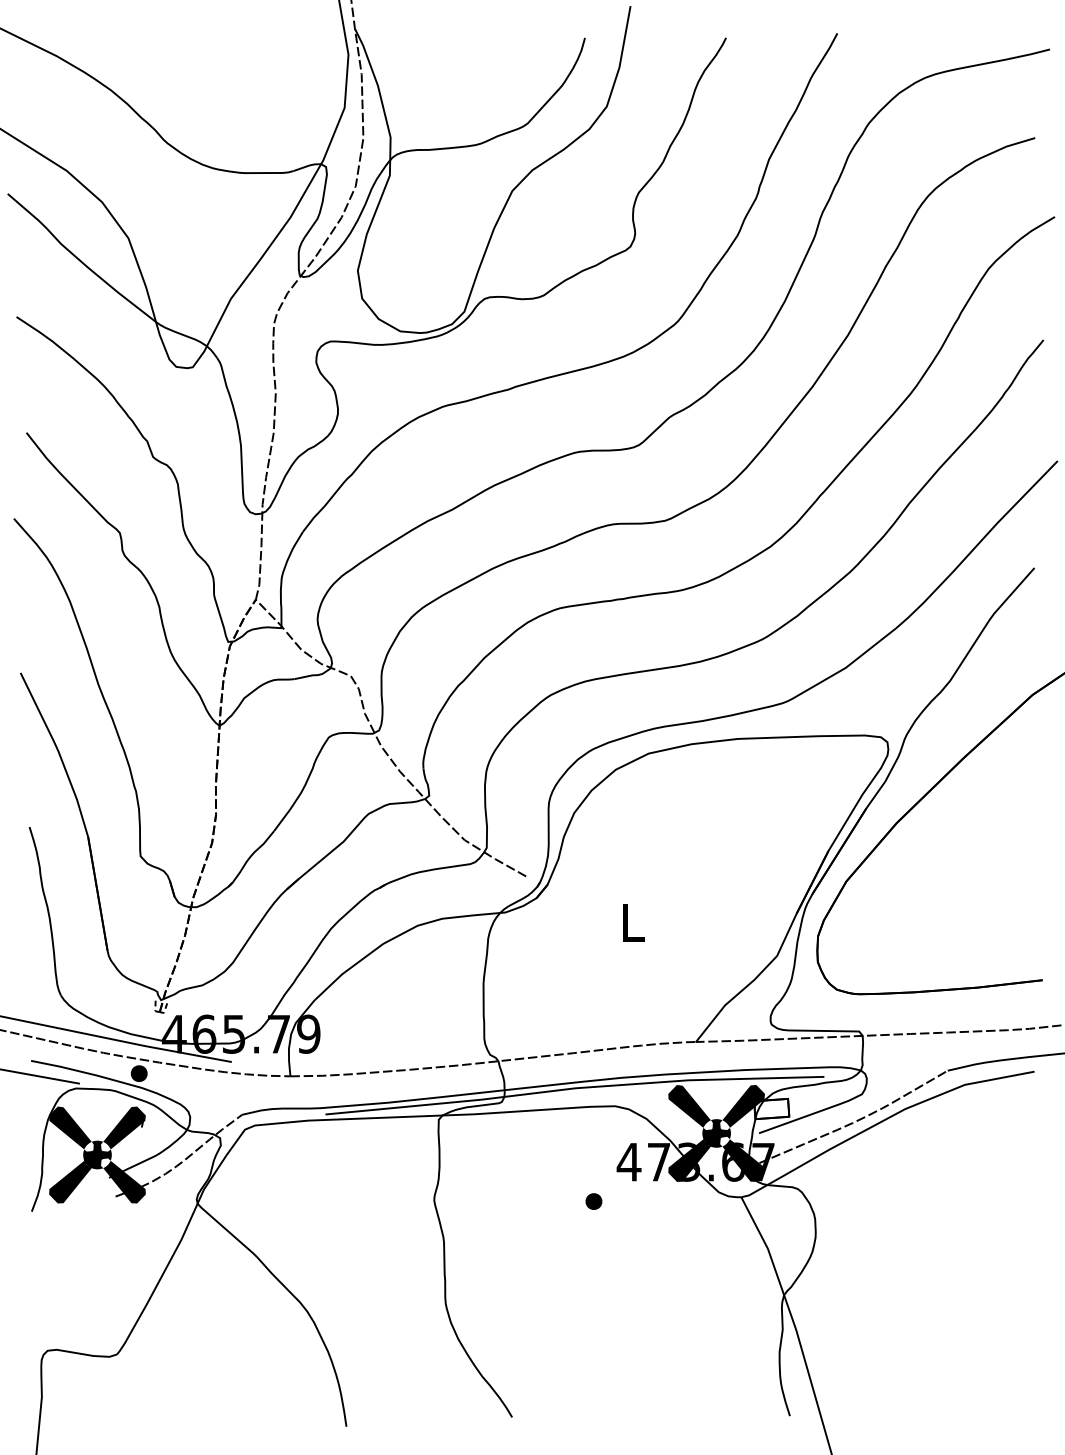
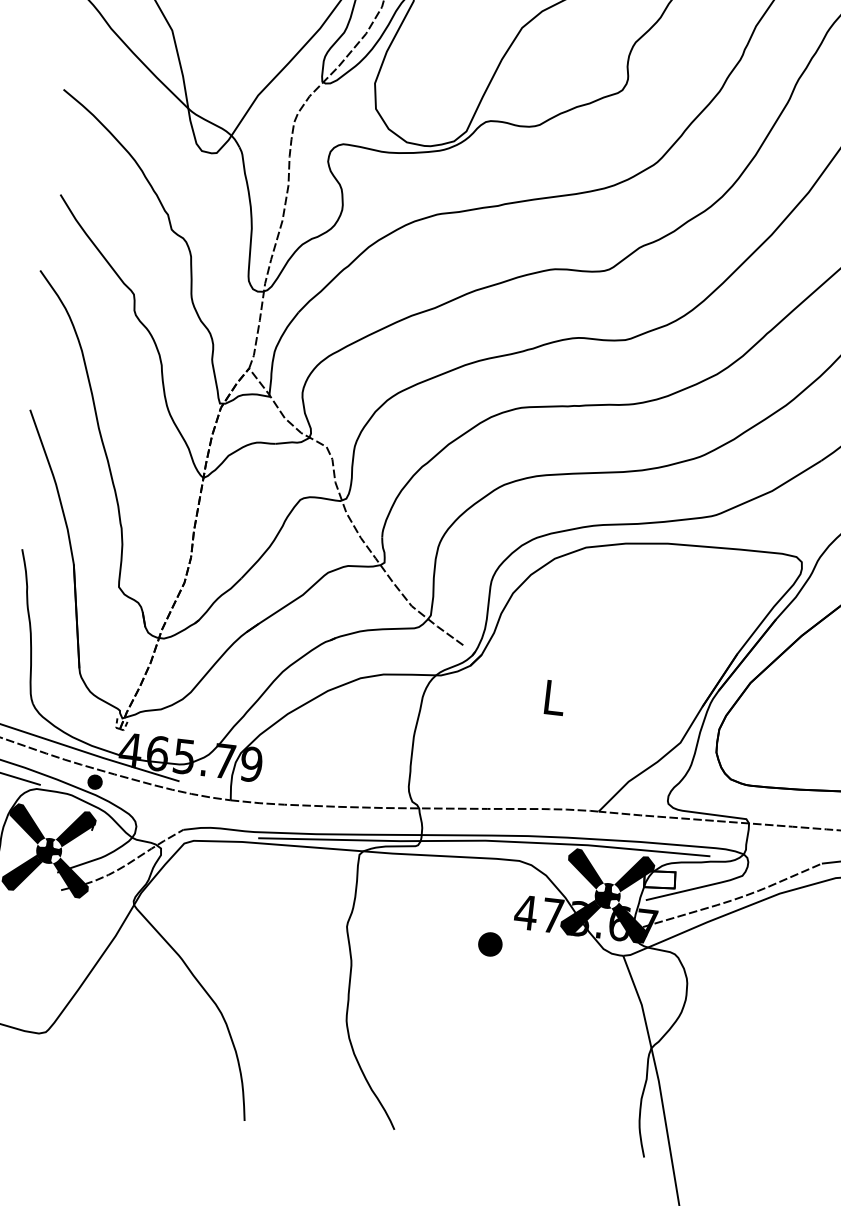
part: (593, 1201) -> (489, 944), size x1.6

